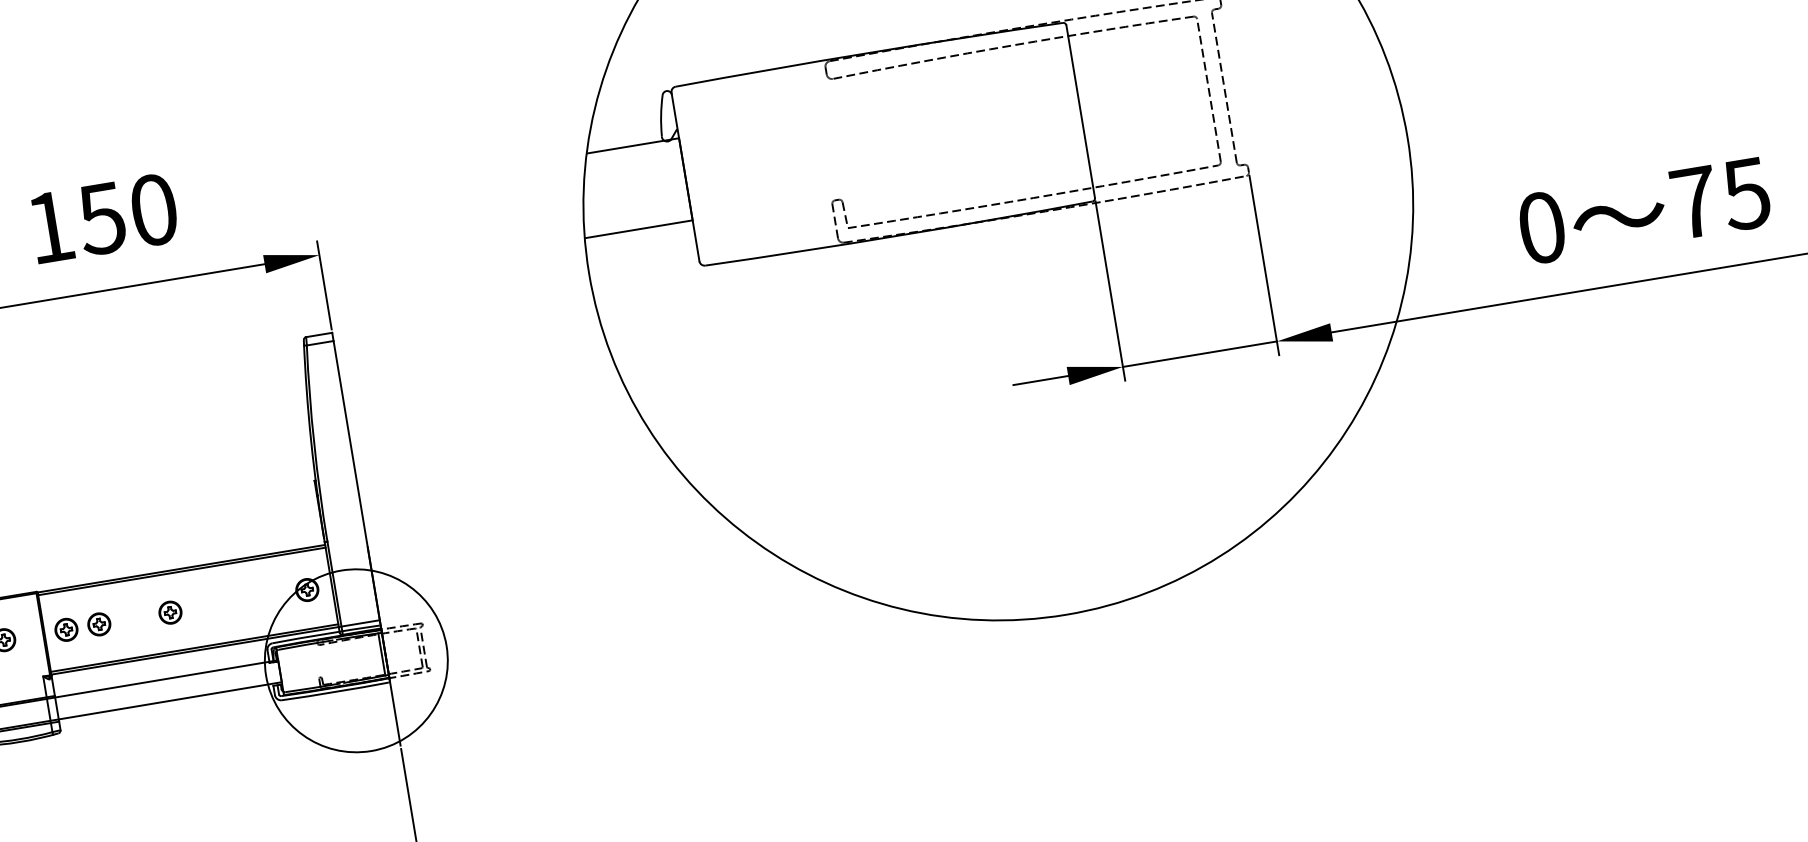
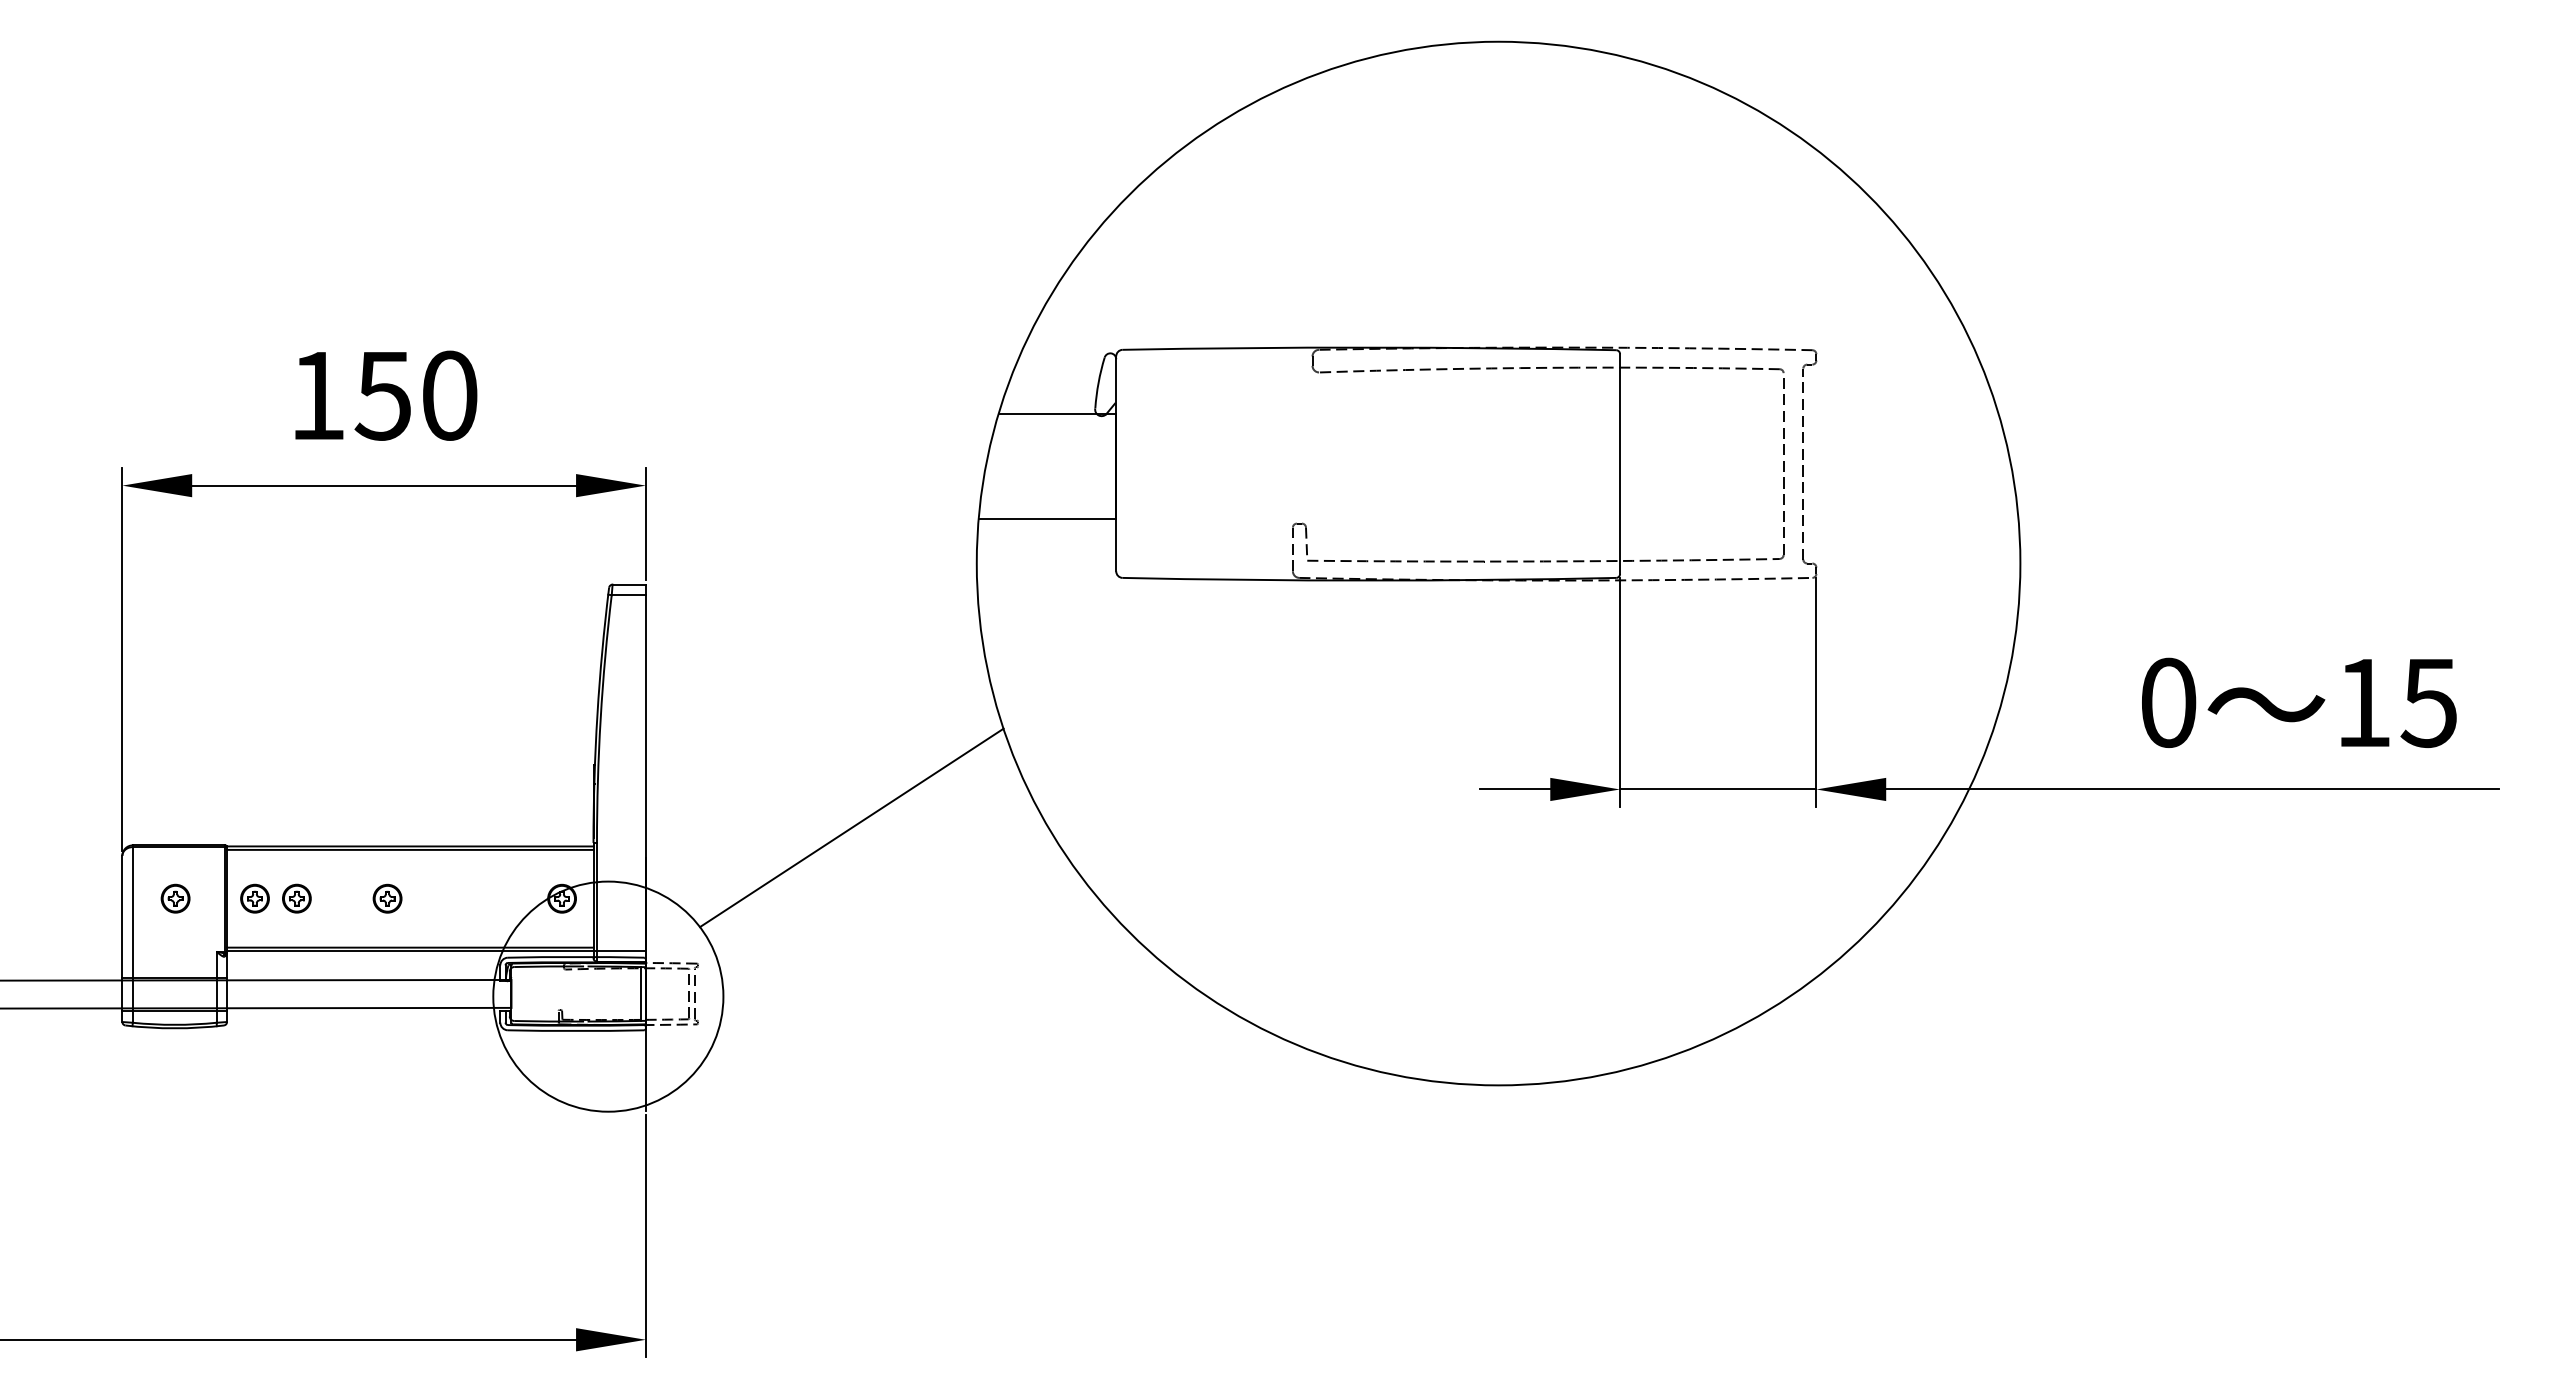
text: (1694, 202) -> (2363, 702), 75 -> 15
line: (525, 496) -> (851, 827), added

